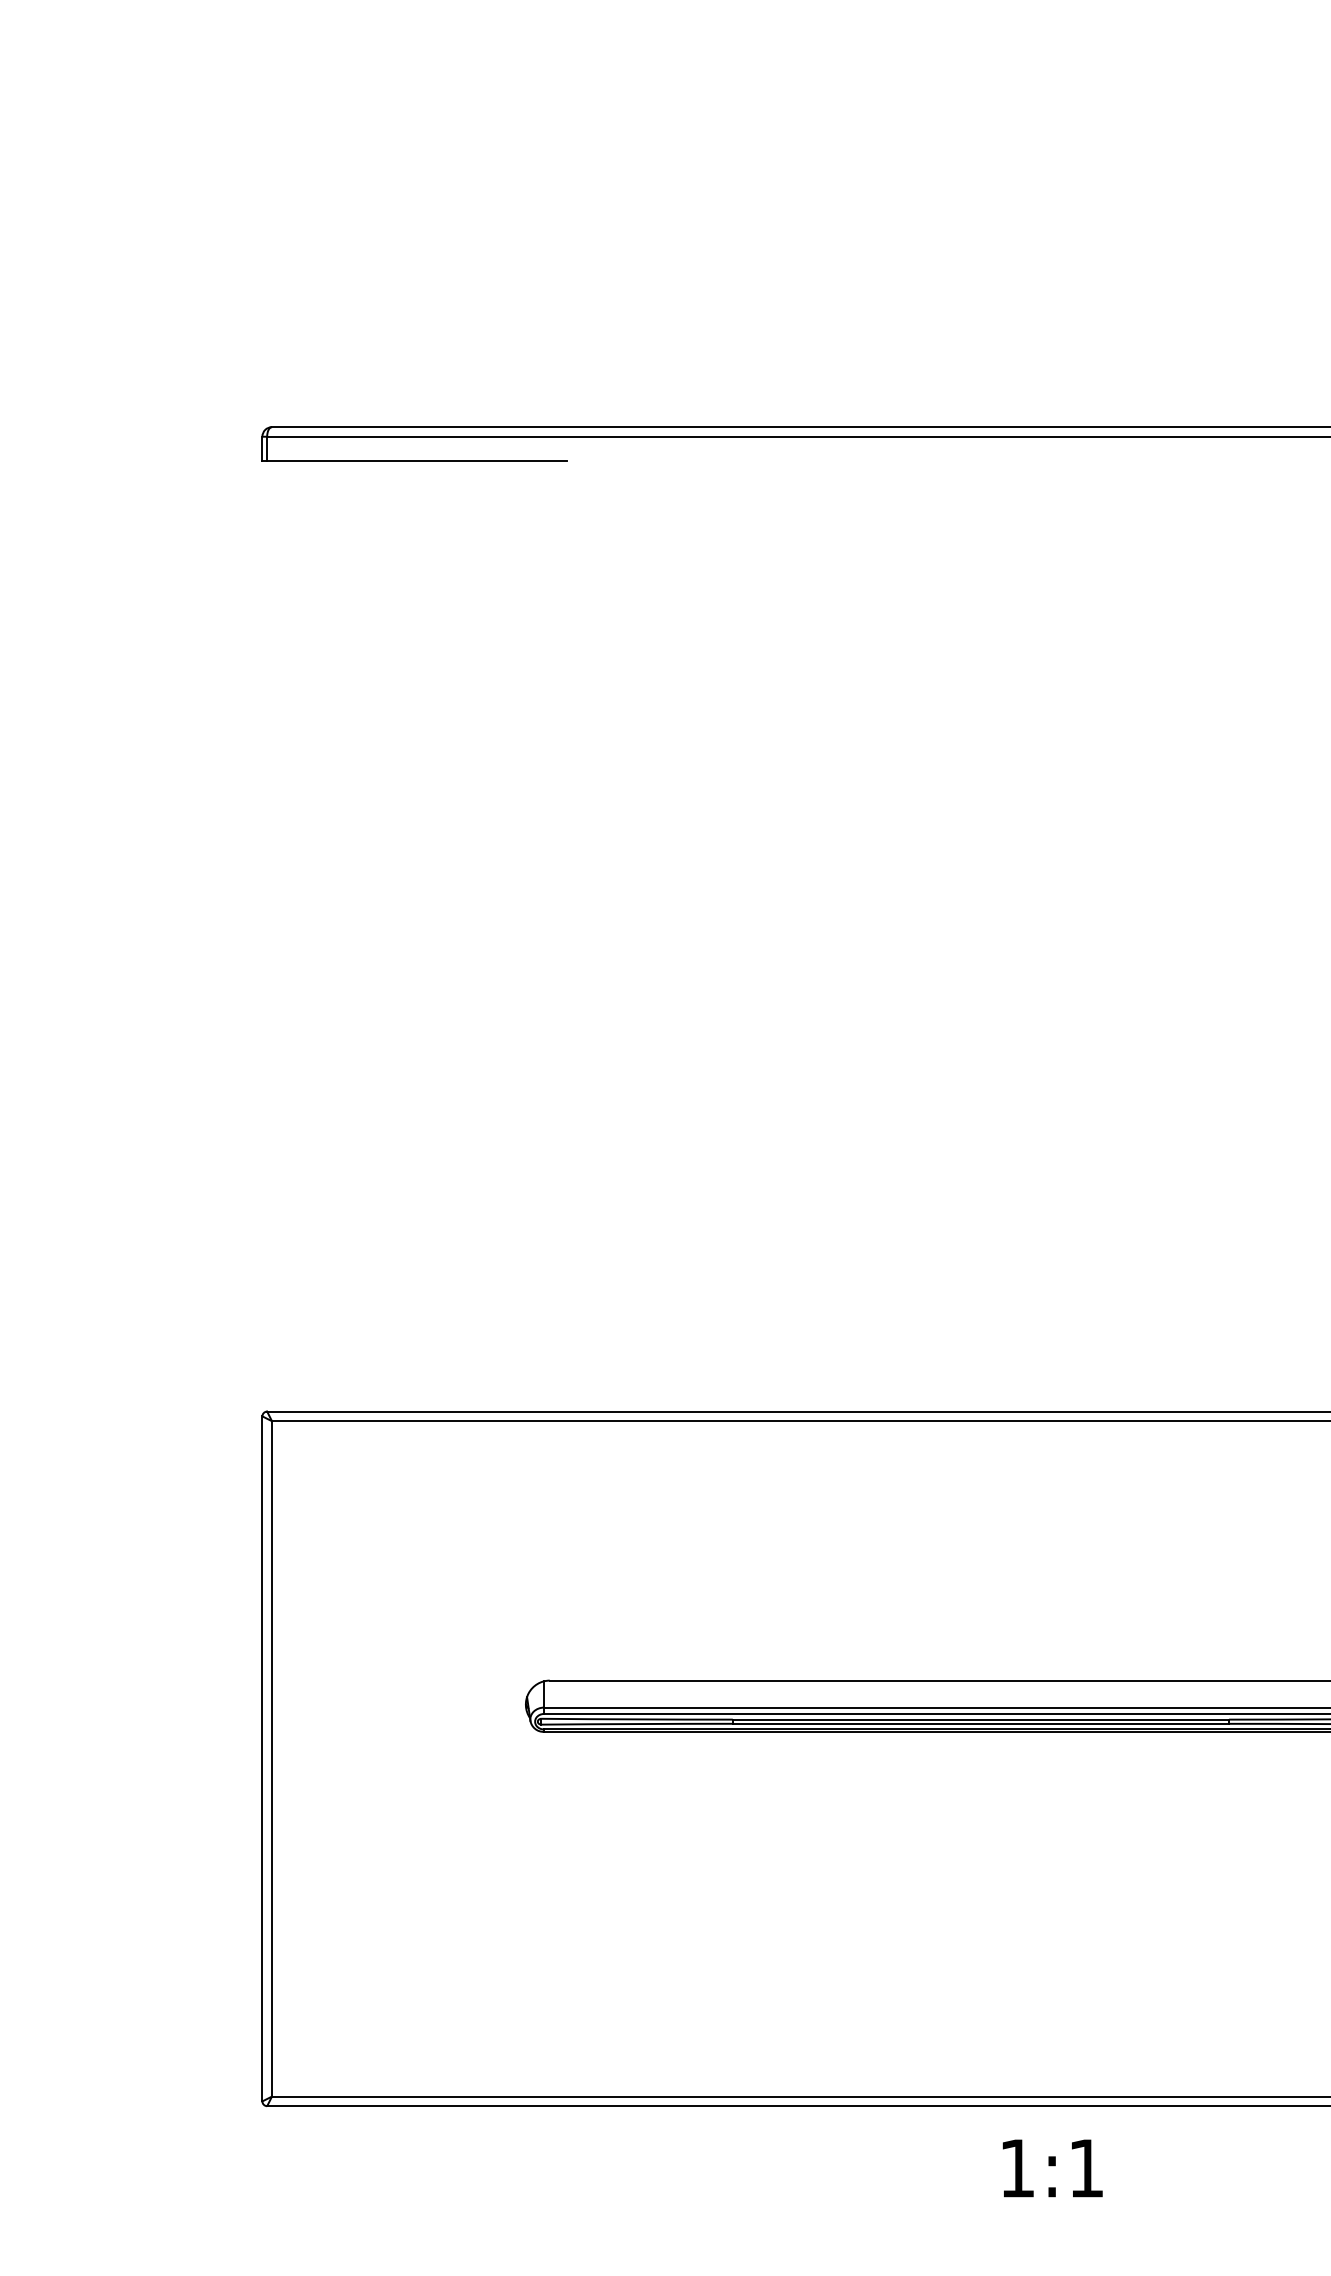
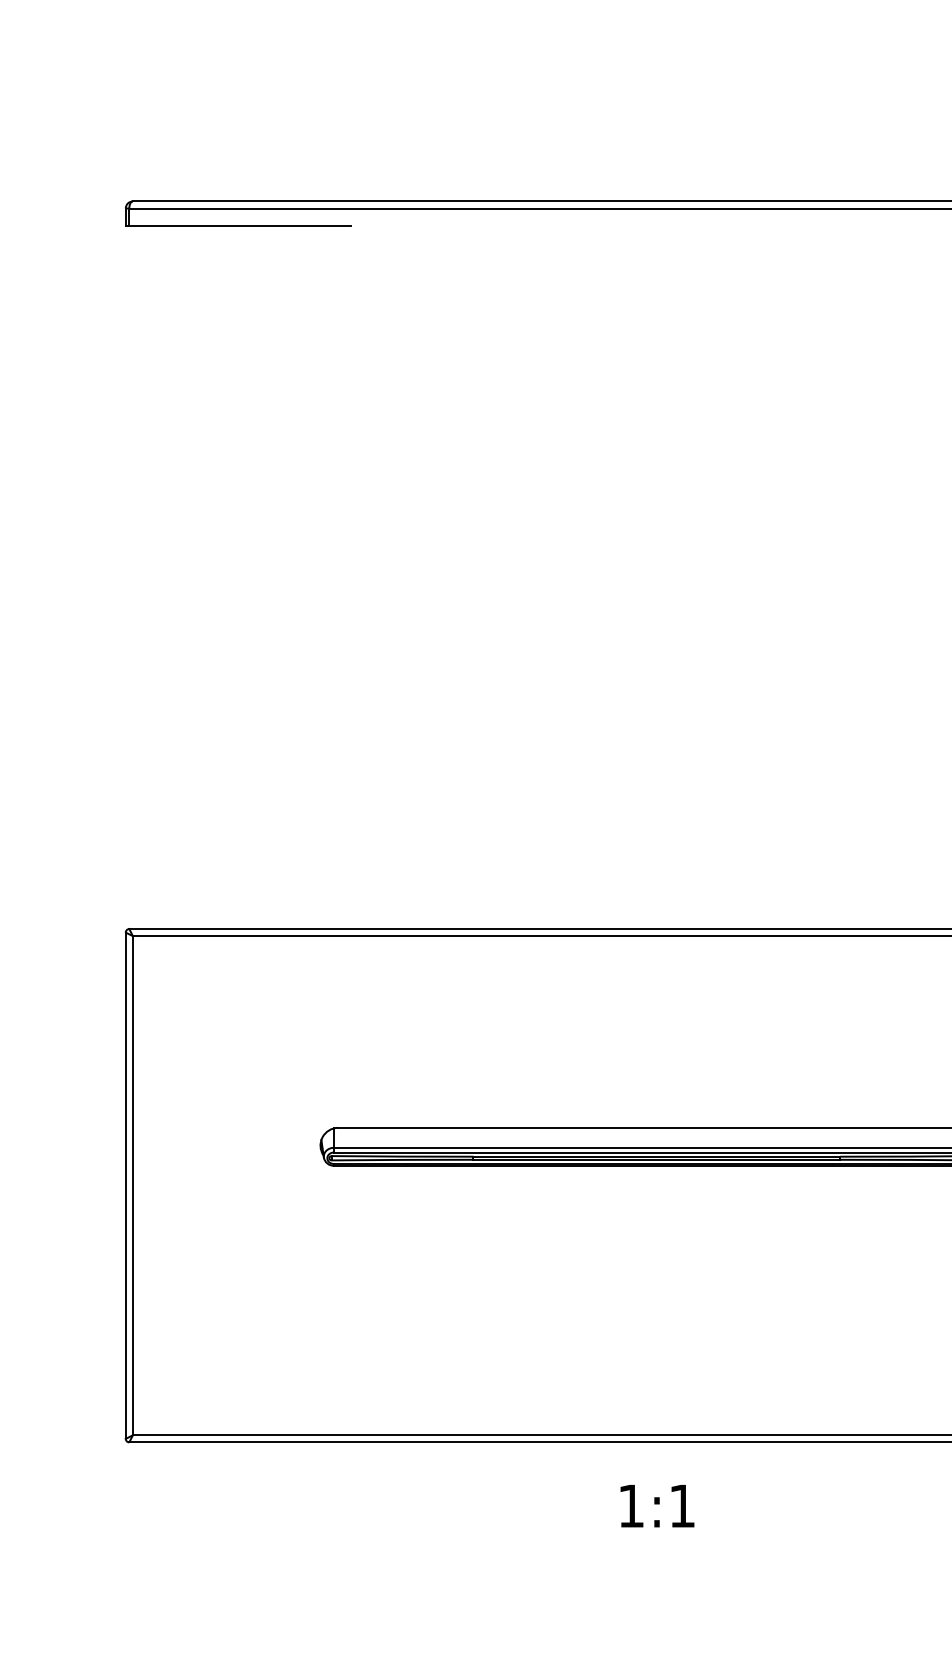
text: (1052, 2168) -> (657, 1506), moved

